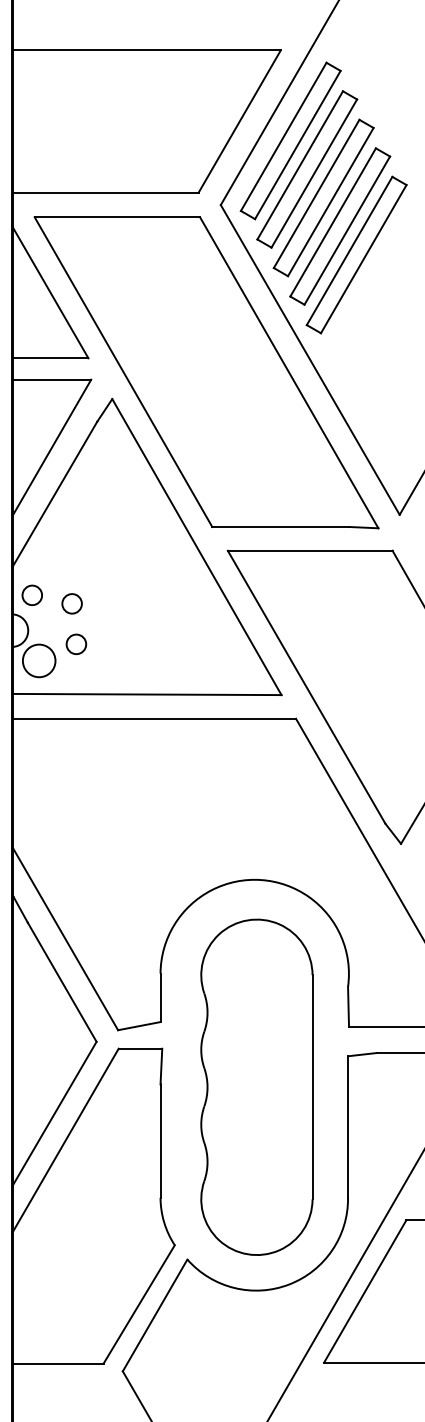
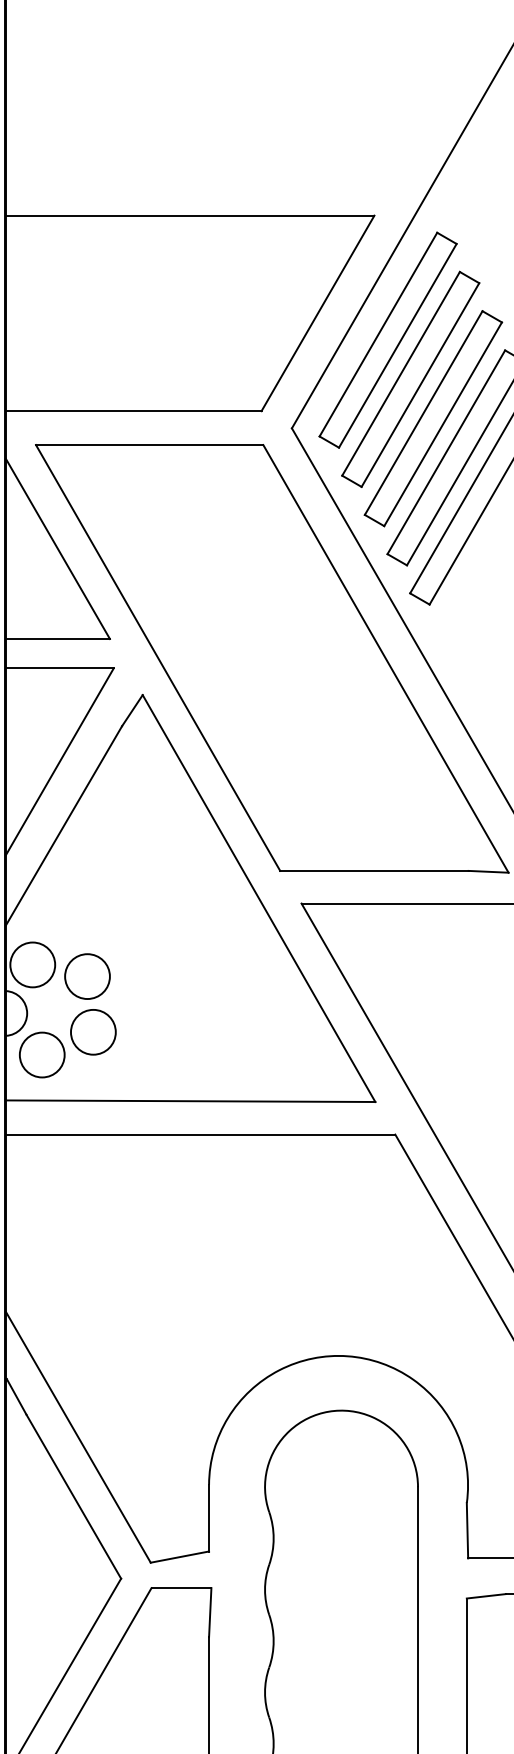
circle: (32, 595) -> (33, 965), size x1.67
circle: (71, 603) -> (86, 976), size x1.67
circle: (76, 644) -> (93, 1032), size x1.67

